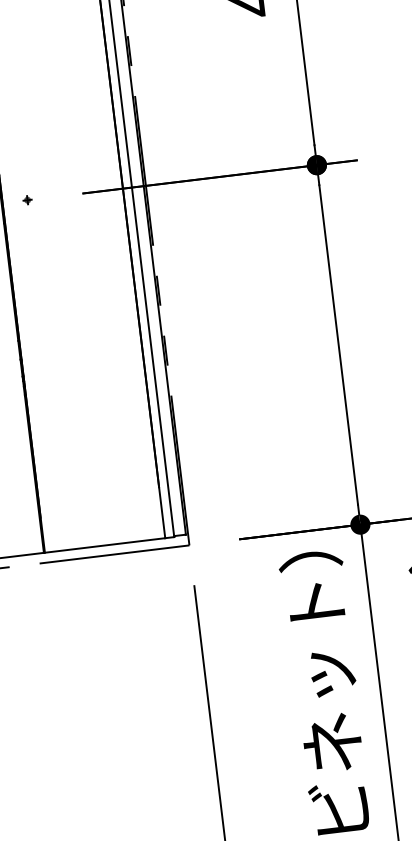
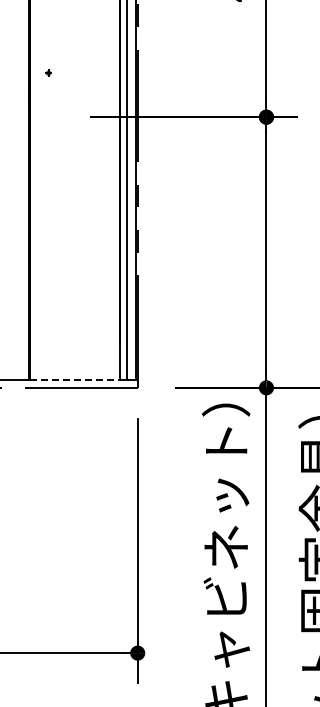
part: (27, 199) -> (48, 72), moved
line: (105, 545) -> (75, 380), solid -> dashed

